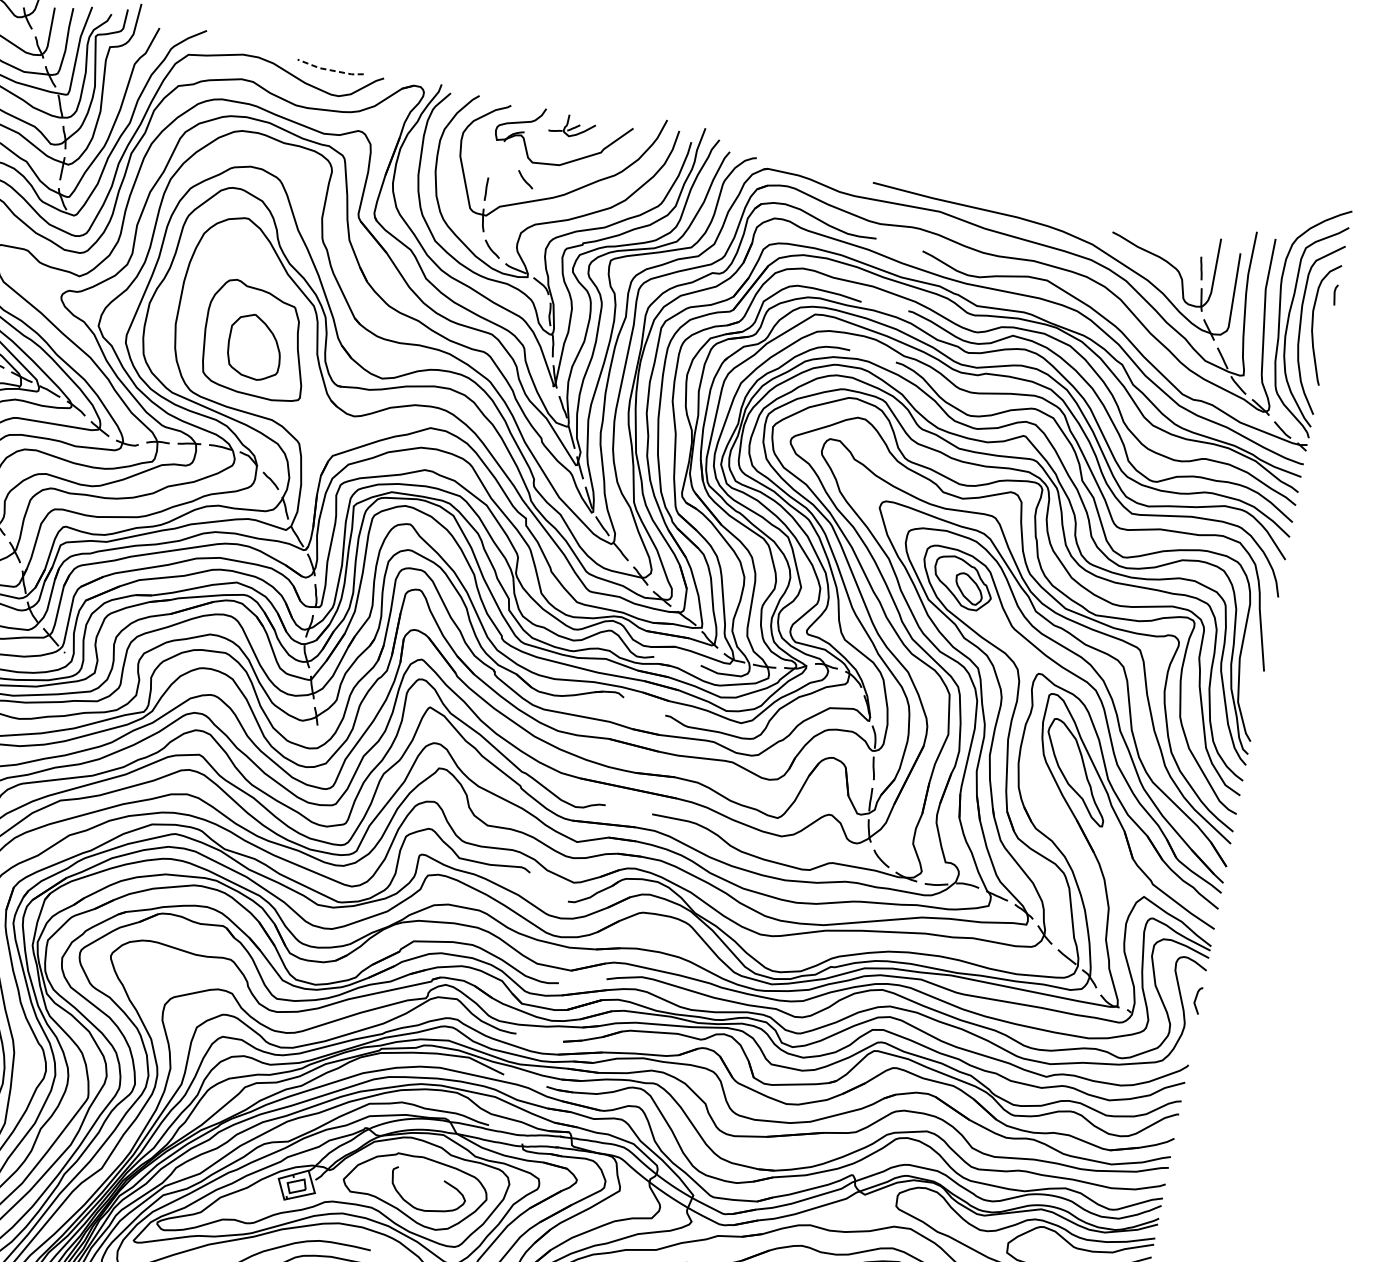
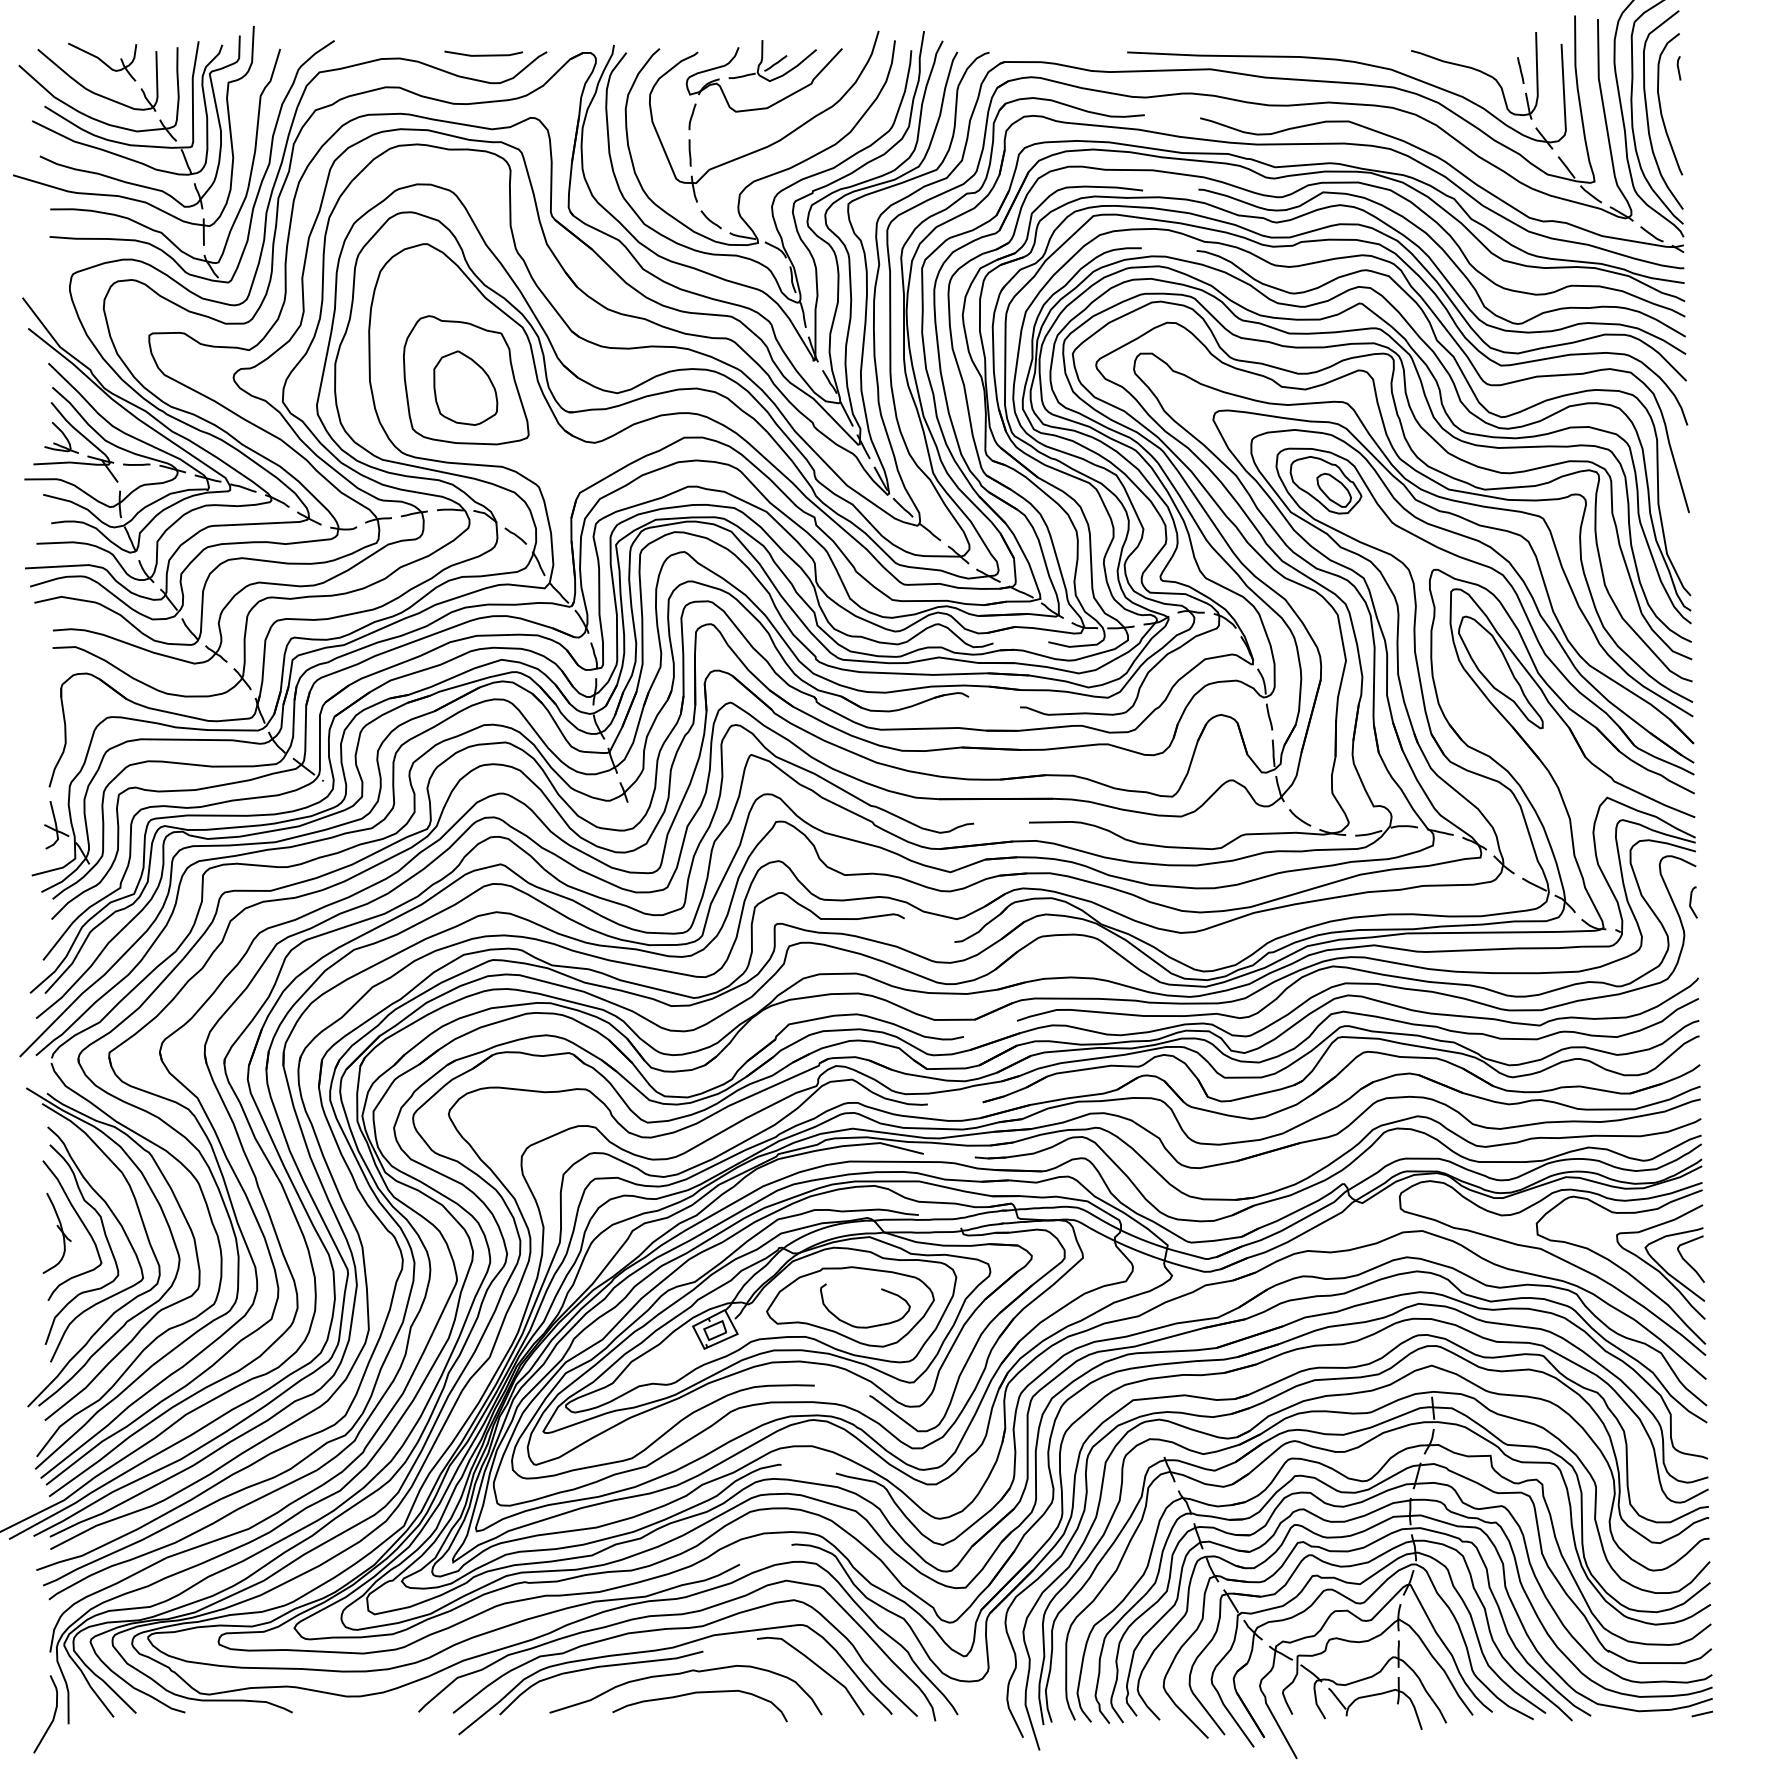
line: (329, 69) -> (483, 55), dashed -> solid
part: (572, 125) -> (772, 60), size x1.67
curve: (495, 158) -> (692, 116), added
curve: (525, 179) -> (731, 132), removed

